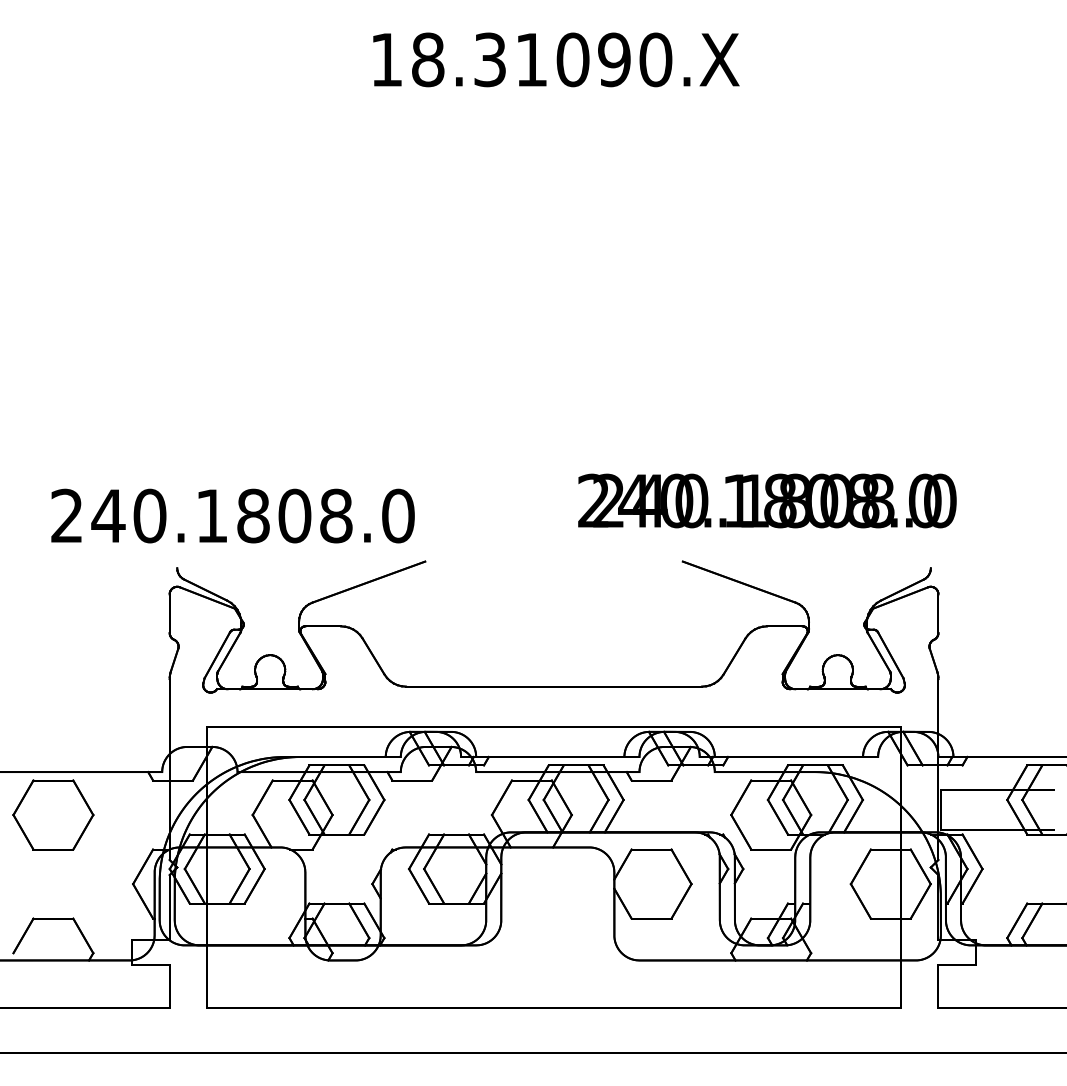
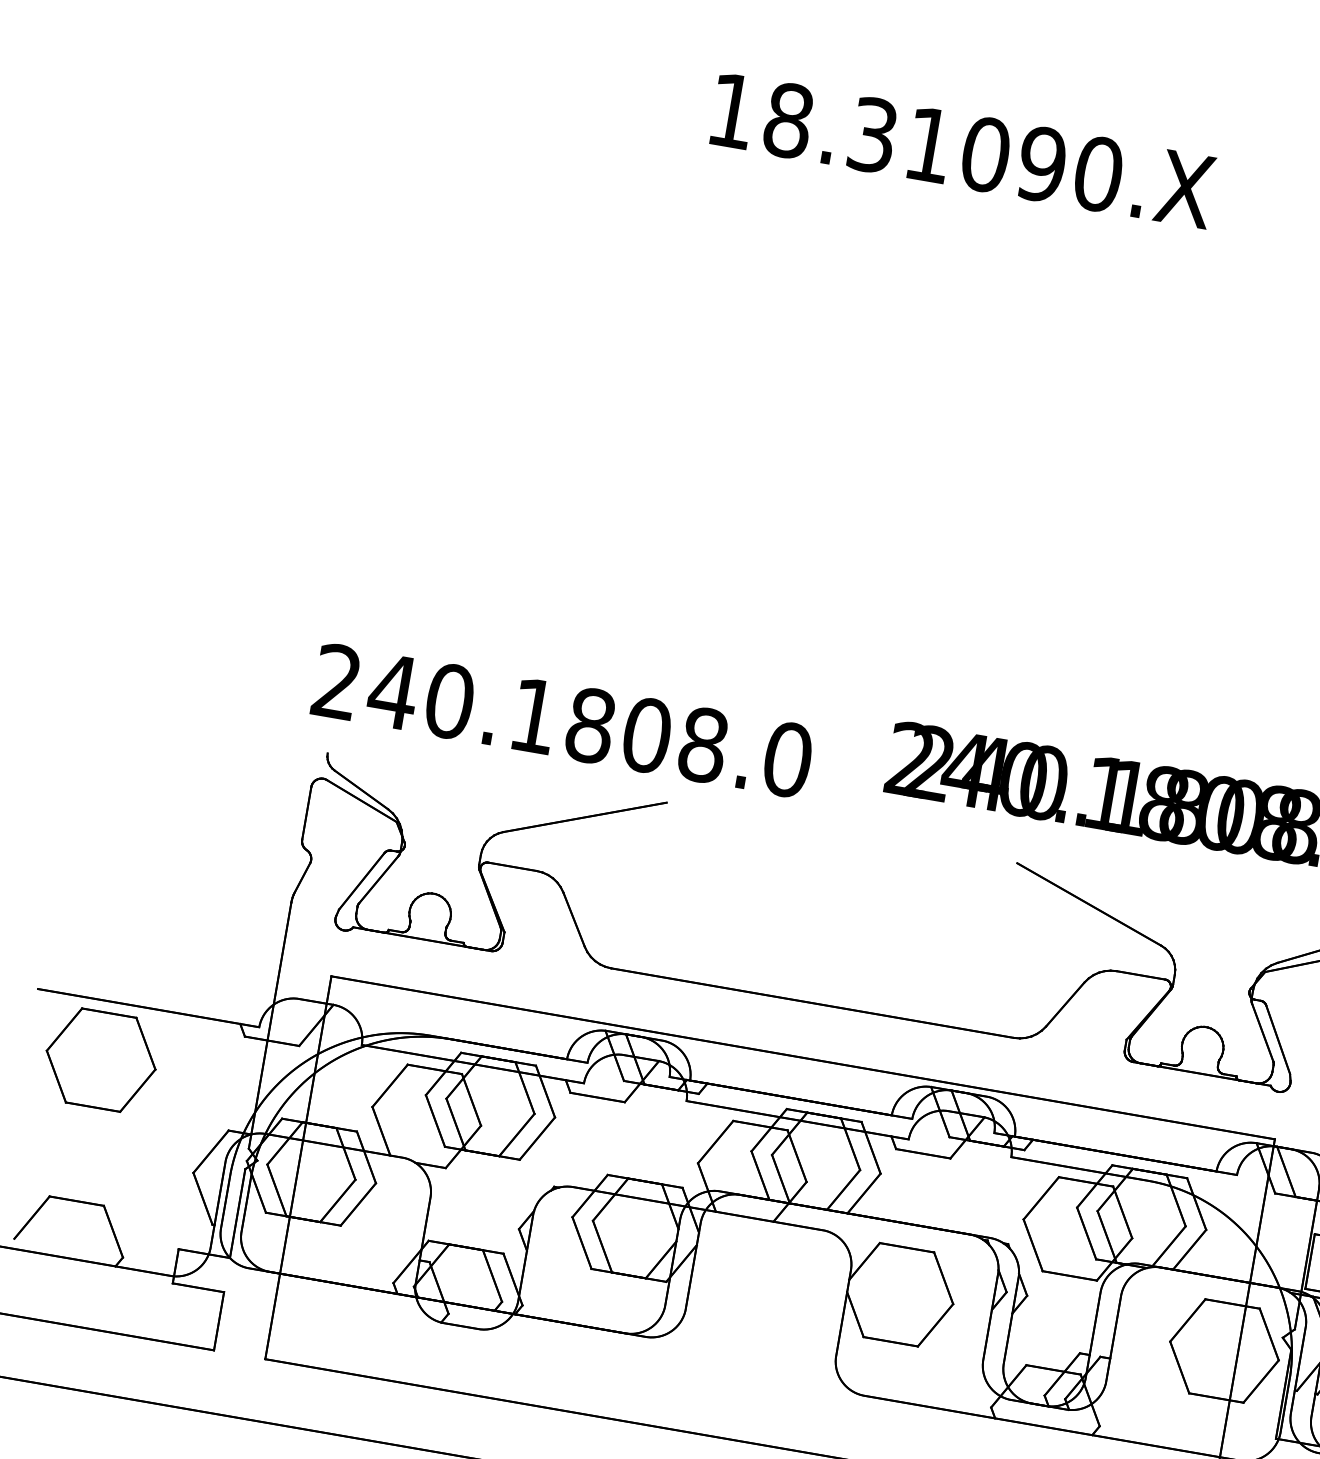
text: (232, 515) -> (562, 720), moved

